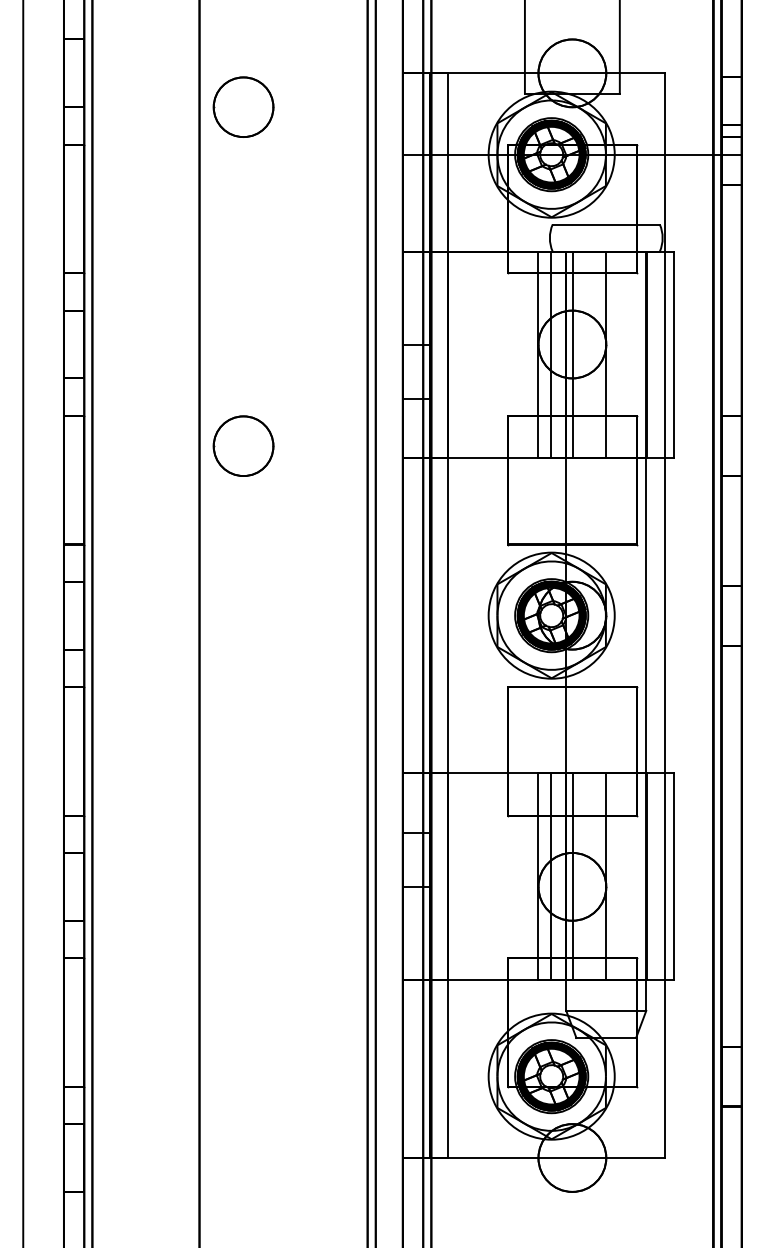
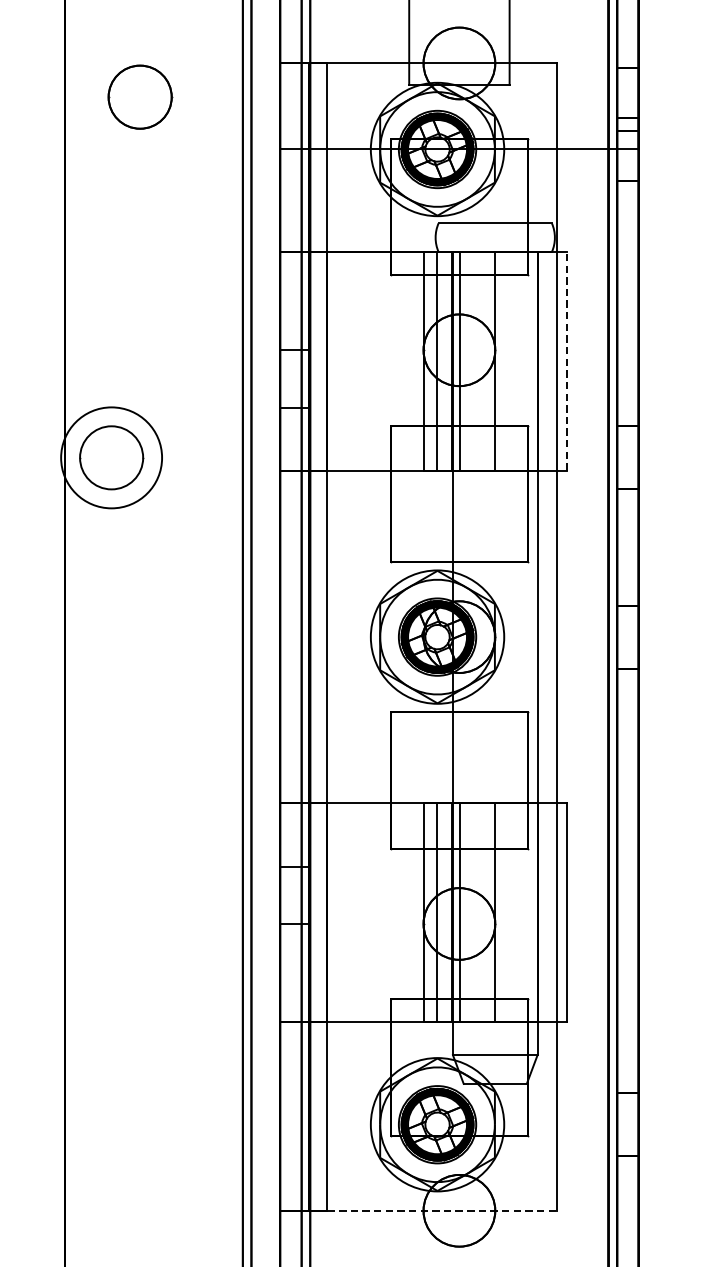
part: (243, 106) -> (140, 96), moved
line: (674, 354) -> (567, 360), solid -> dashed
circle: (243, 446) -> (111, 458), size x1.6
line: (556, 1158) -> (442, 1211), solid -> dashed

